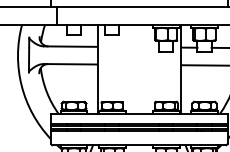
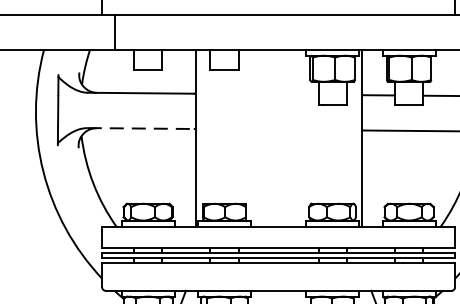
line: (70, 64) -> (140, 128), solid -> dashed

